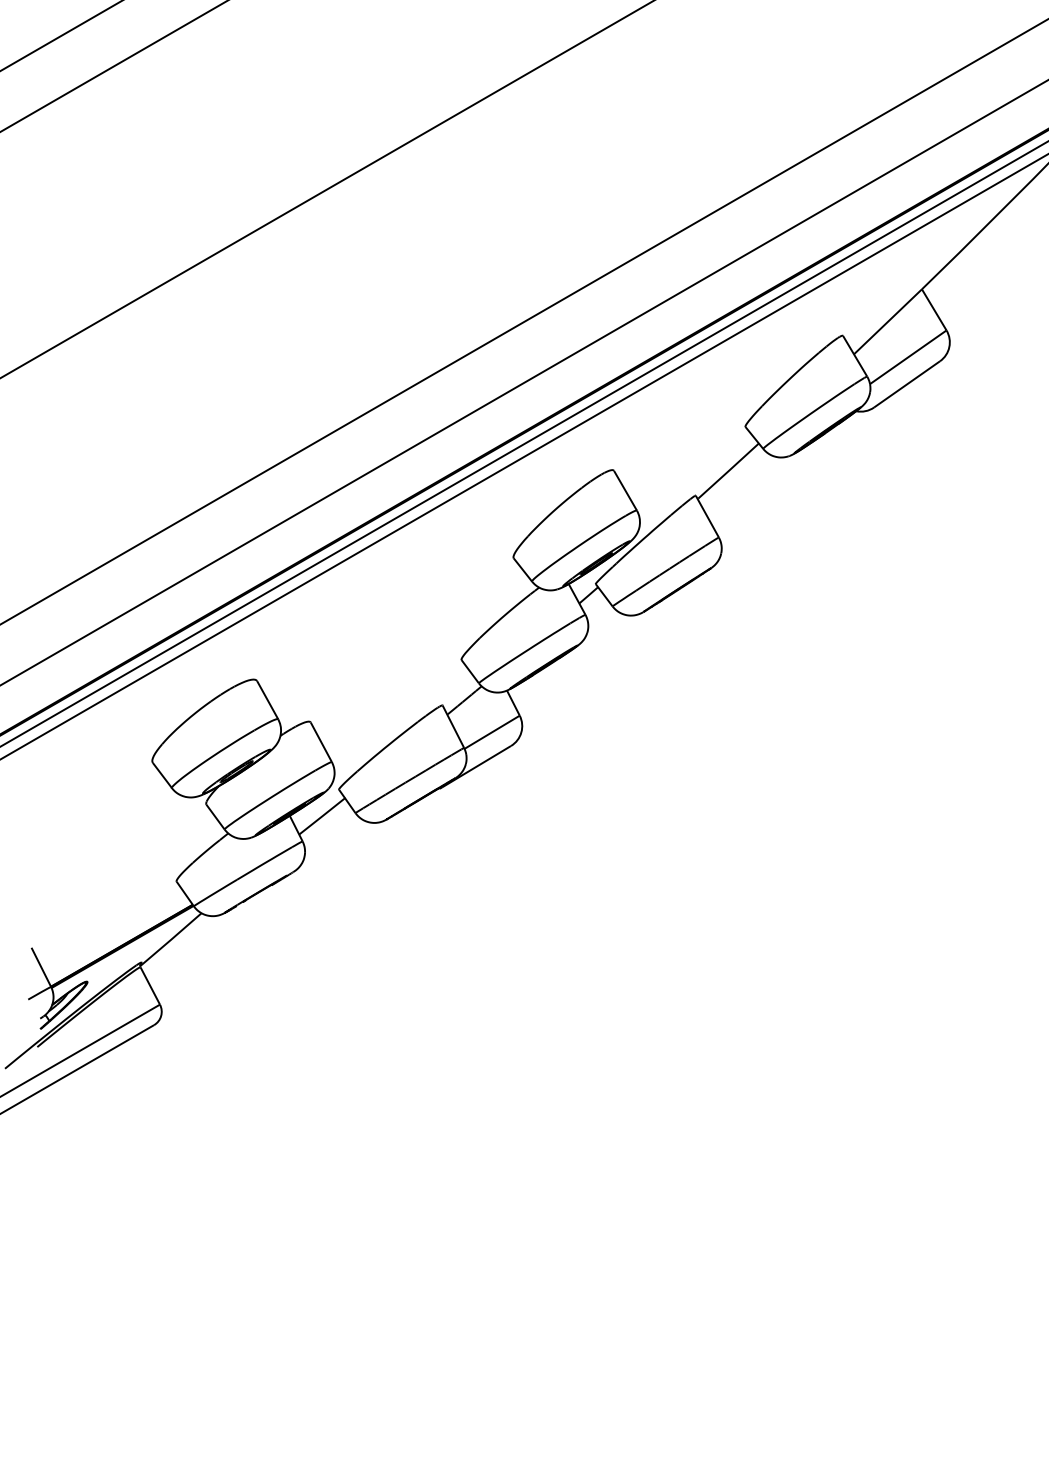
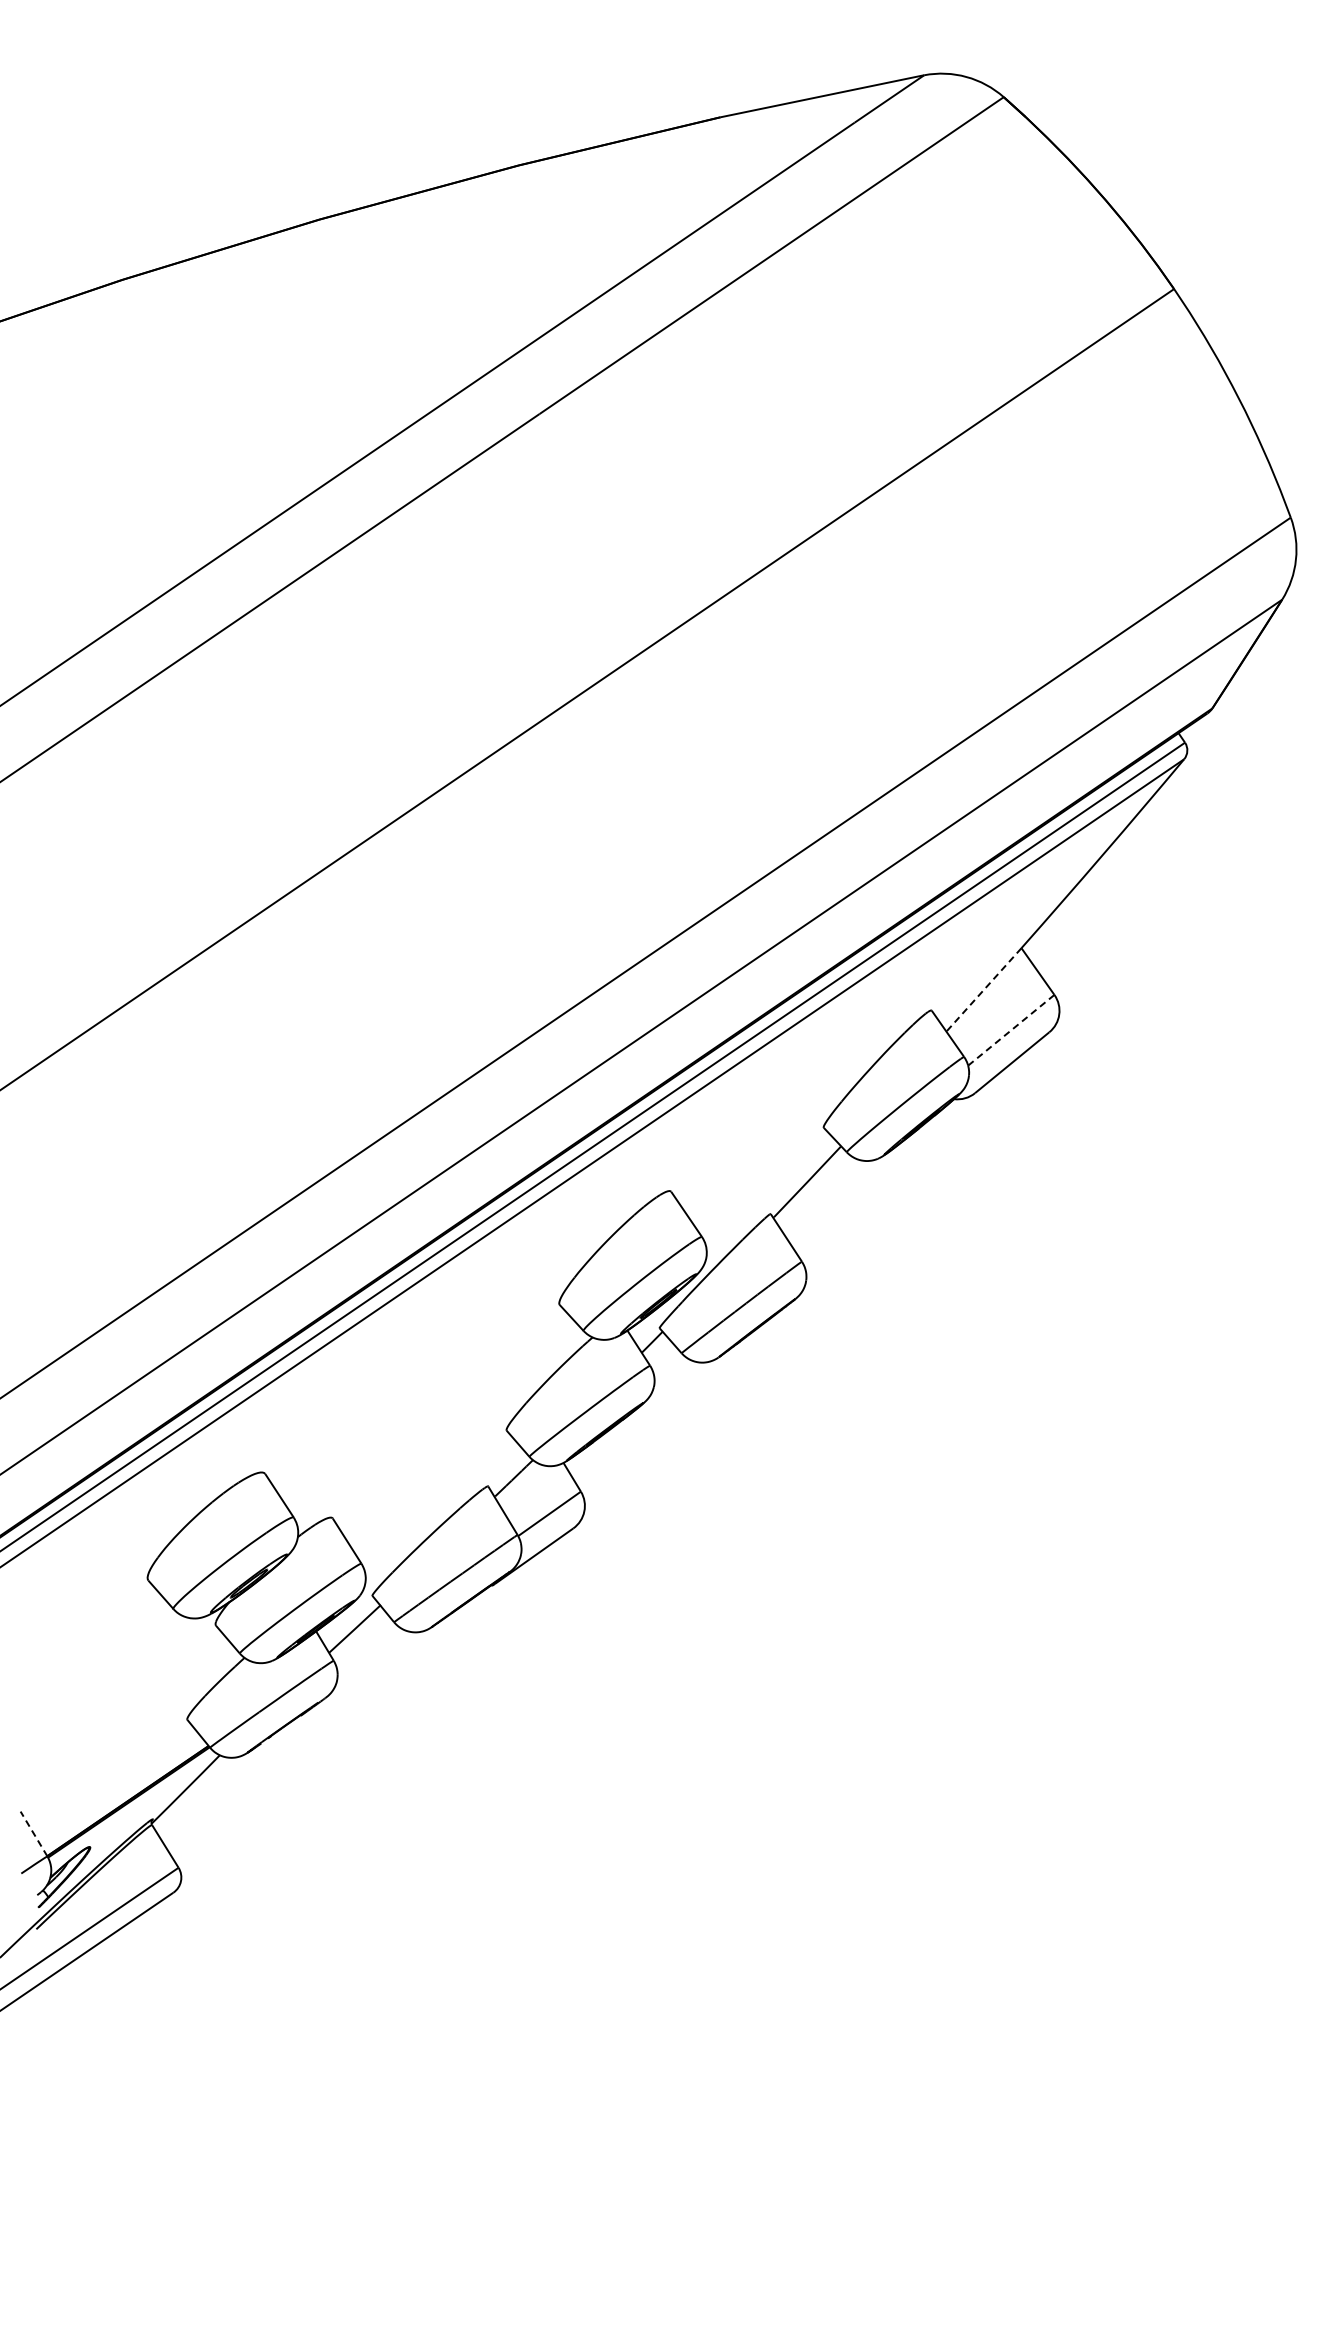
line: (887, 322) -> (983, 990), solid -> dashed
line: (908, 357) -> (1011, 1030), solid -> dashed
line: (40, 966) -> (33, 1833), solid -> dashed

